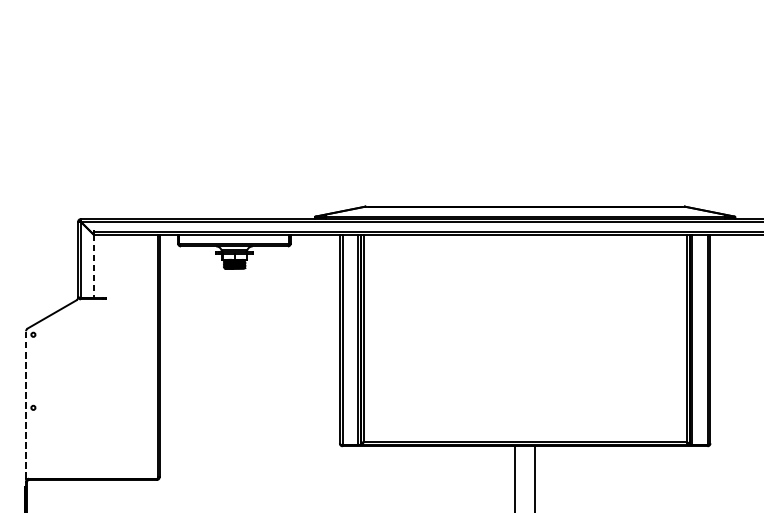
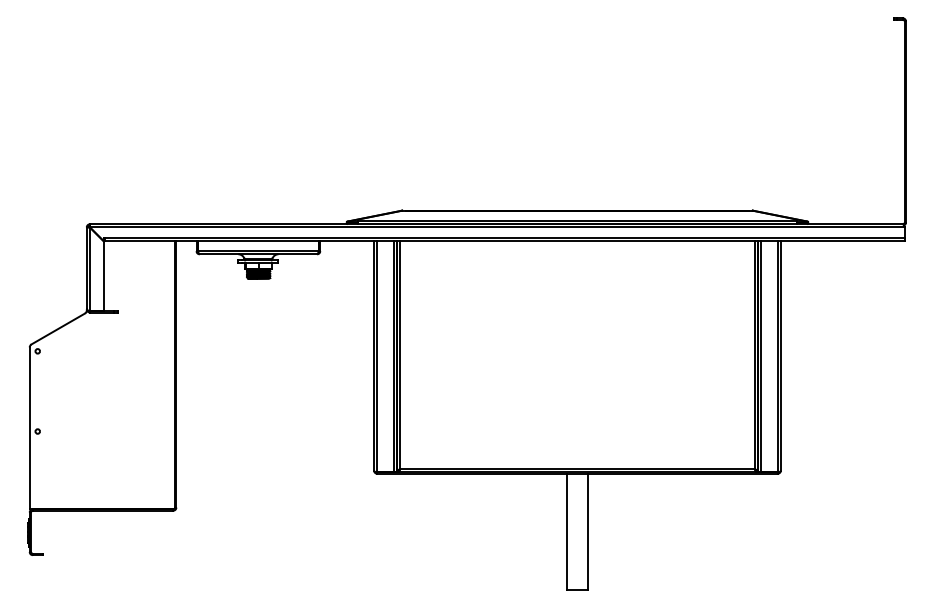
line: (93, 266) -> (103, 276), dashed -> solid
line: (25, 405) -> (29, 428), dashed -> solid

